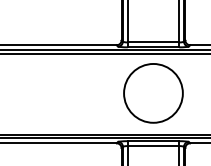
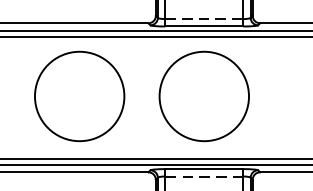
line: (153, 42) -> (204, 19), solid -> dashed
circle: (71, 93) -> (79, 96), added
line: (153, 146) -> (204, 177), solid -> dashed

